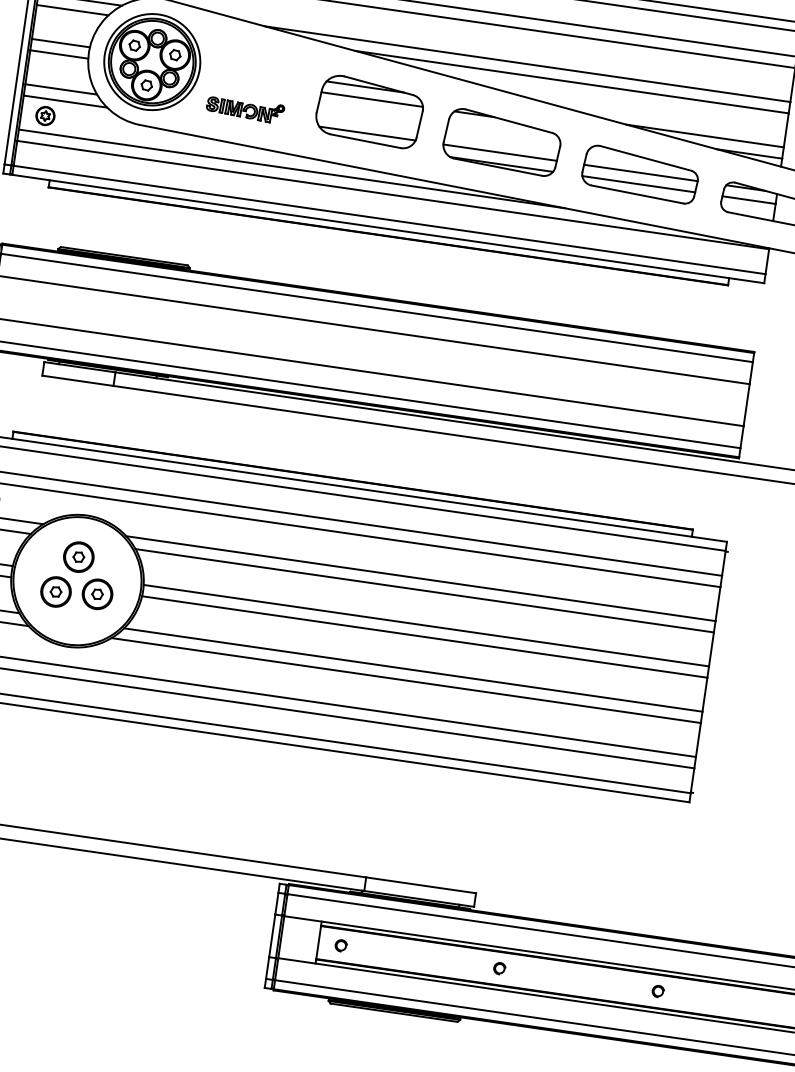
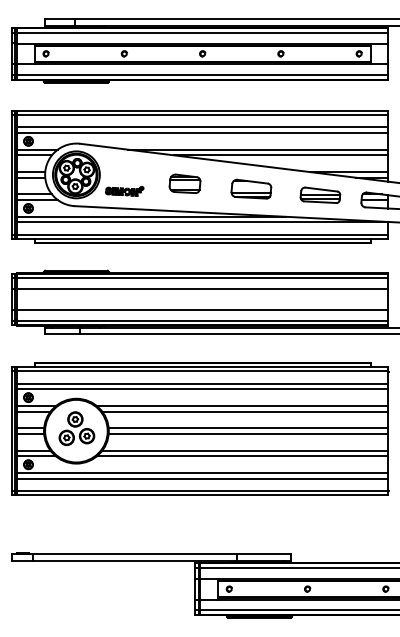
part: (368, 111) -> (184, 183), size x0.6
part: (502, 140) -> (251, 188), size x0.7
part: (640, 175) -> (320, 195), size x0.7

